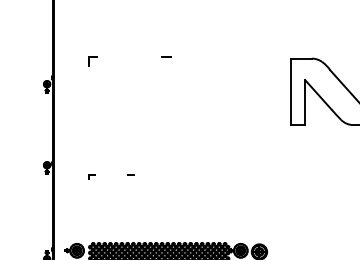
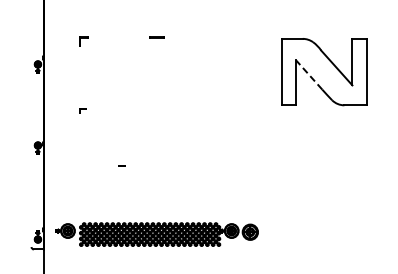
part: (166, 57) -> (157, 37), size x1.6
line: (318, 94) -> (309, 74), solid -> dashed
part: (130, 174) -> (121, 165), moved
part: (91, 176) -> (82, 110), moved

